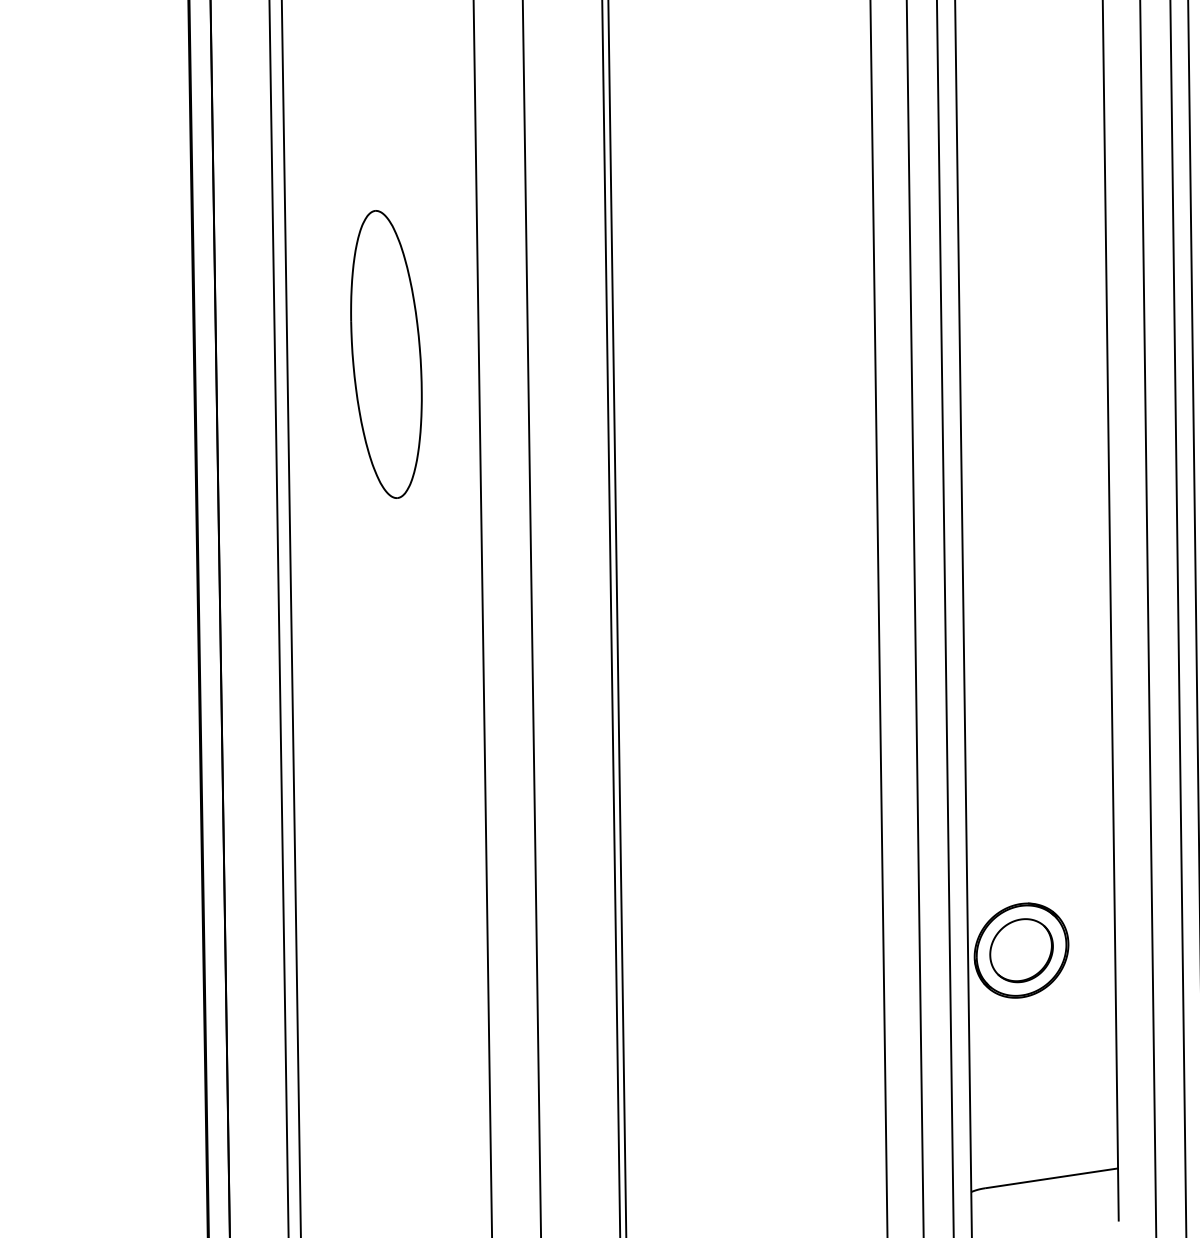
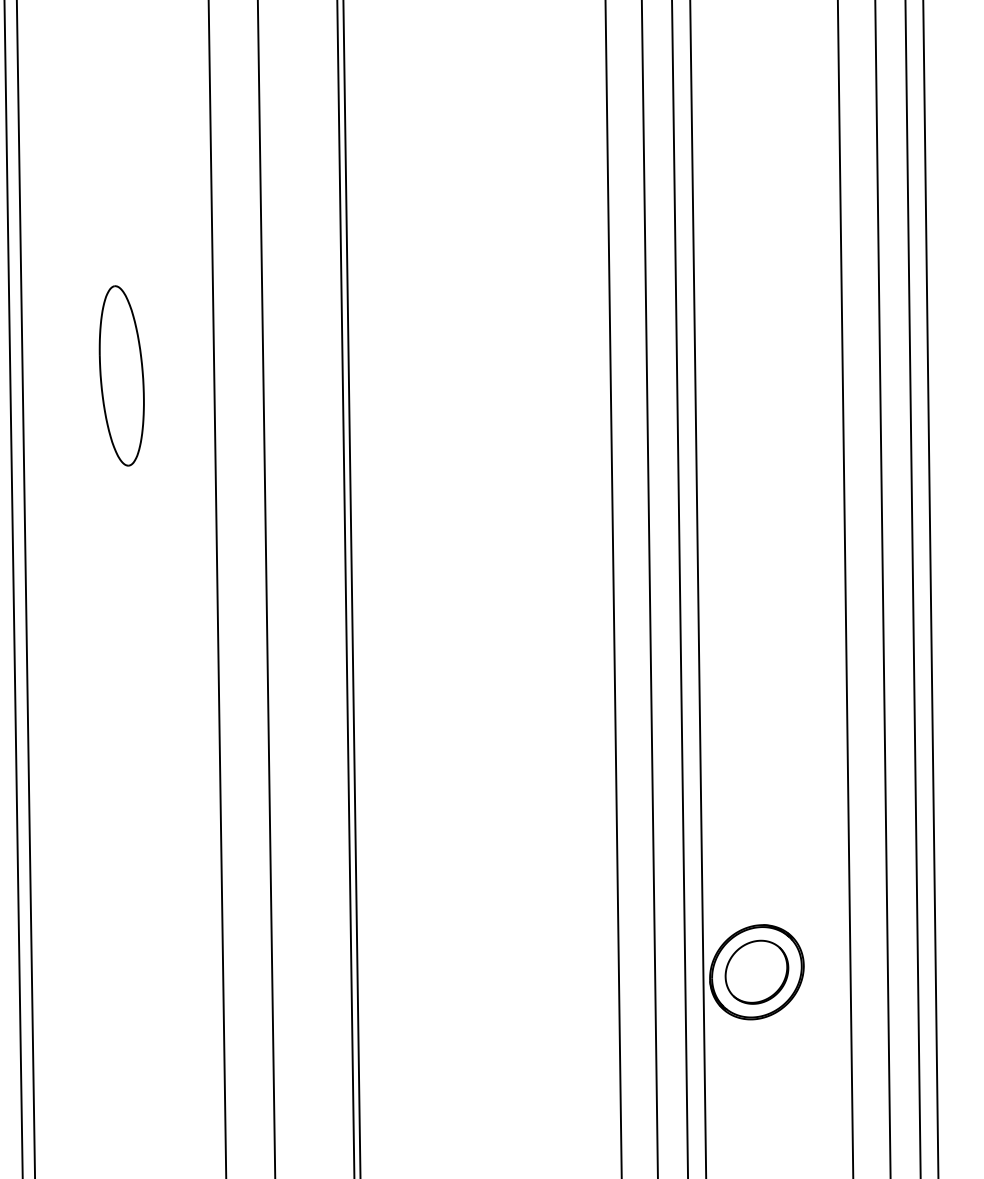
part: (386, 353) -> (121, 375), size x0.62

